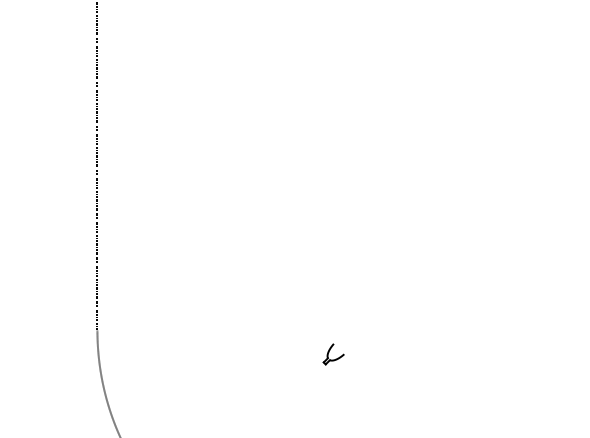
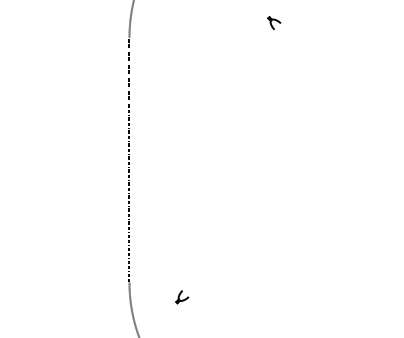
part: (333, 355) -> (182, 297), moved

